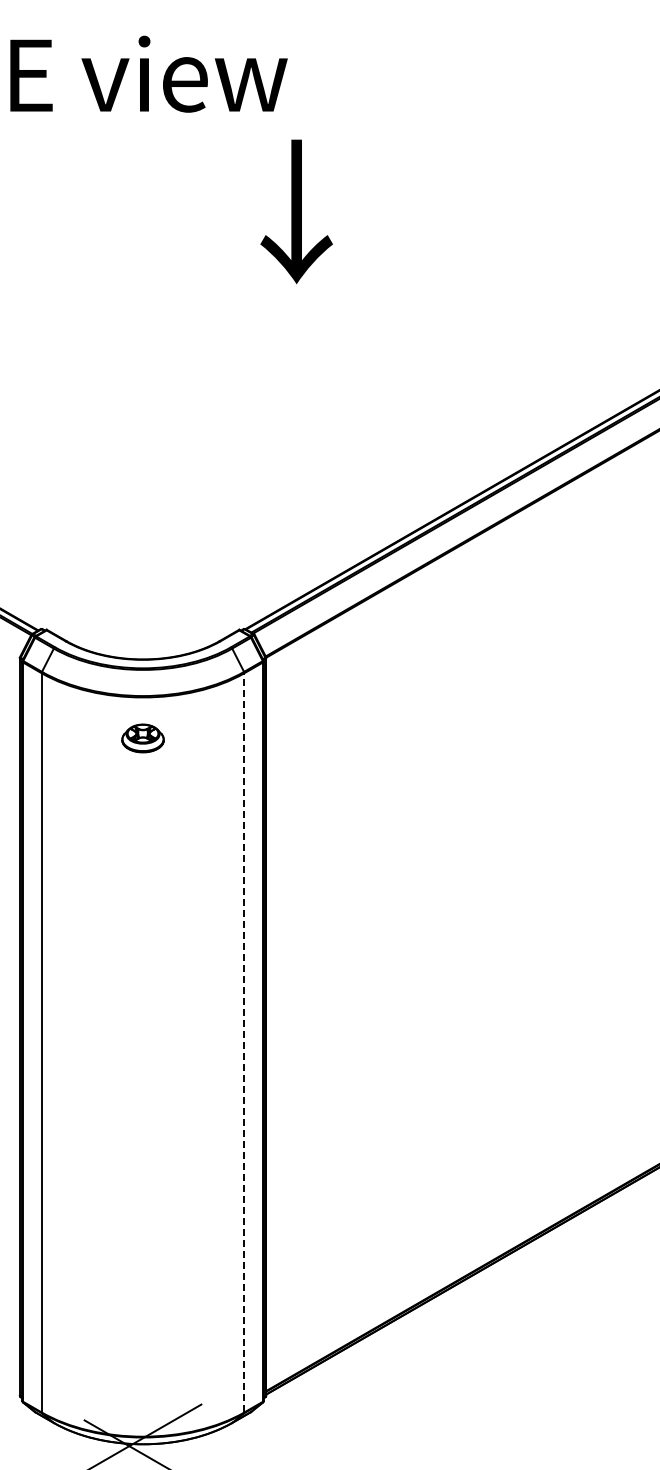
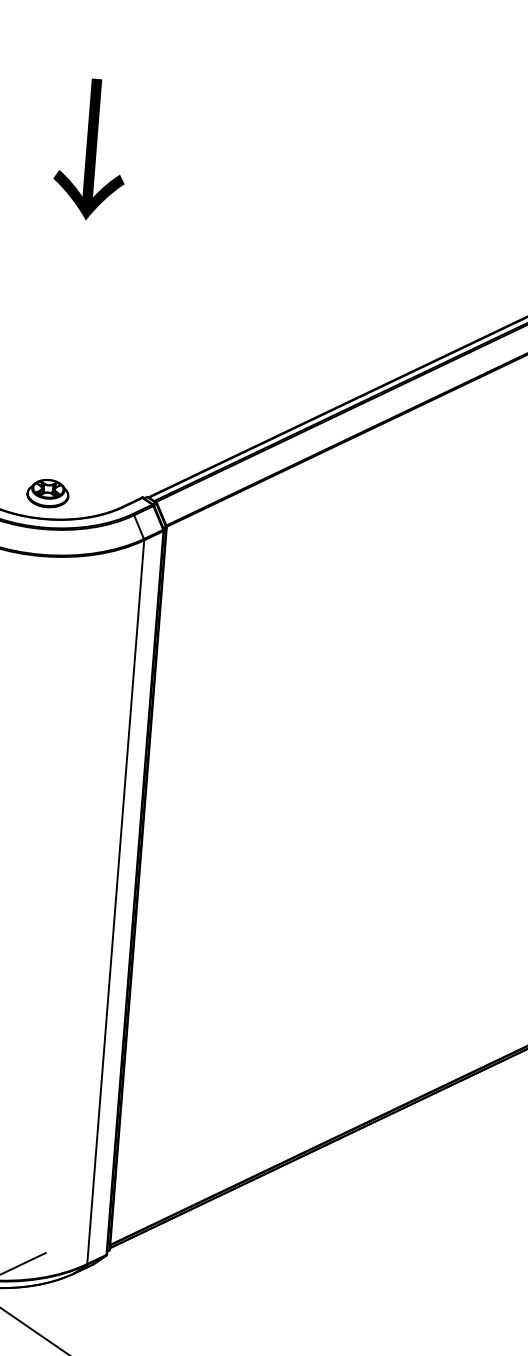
text: (296, 211) -> (91, 149), moved
part: (142, 738) -> (47, 493), moved
line: (244, 1042) -> (115, 901), dashed -> solid

